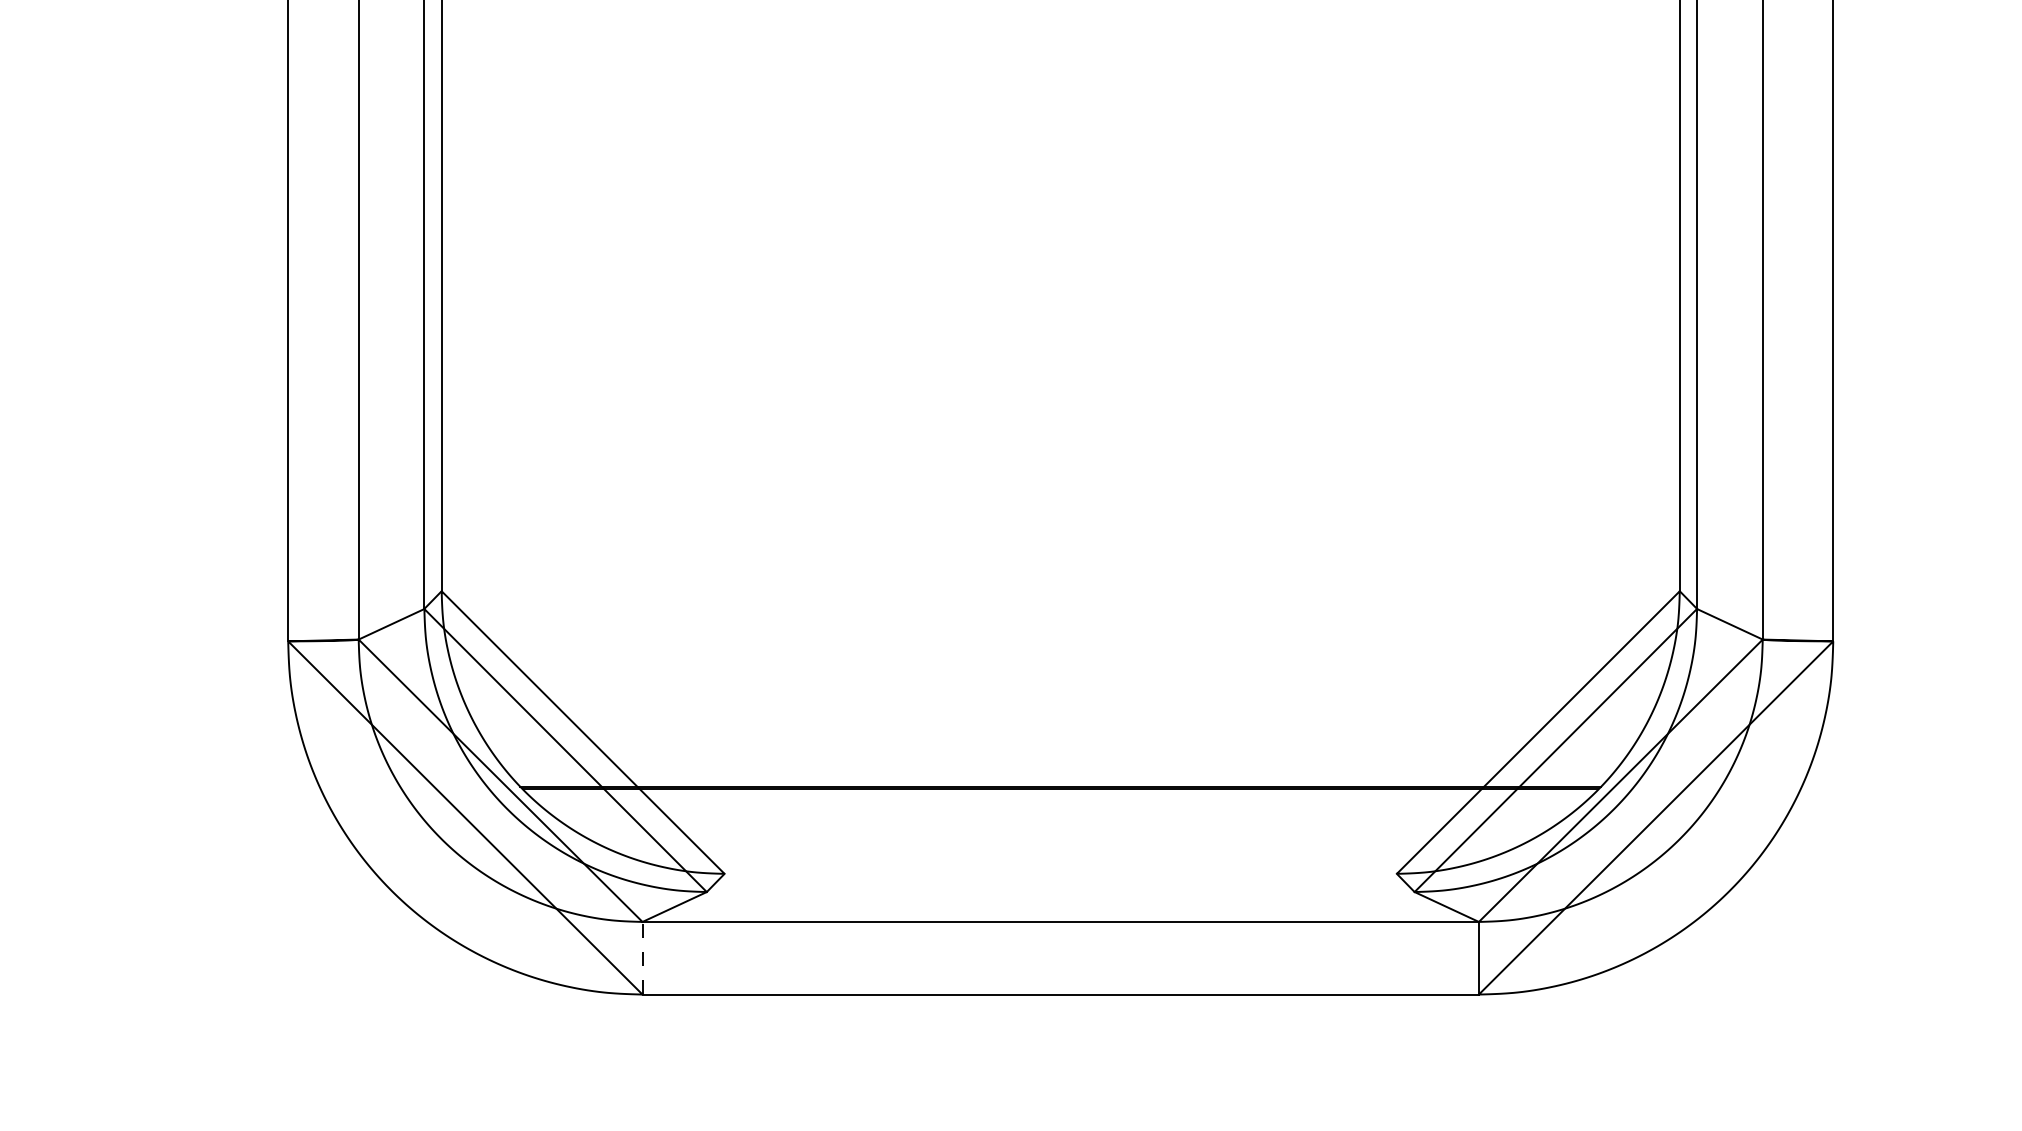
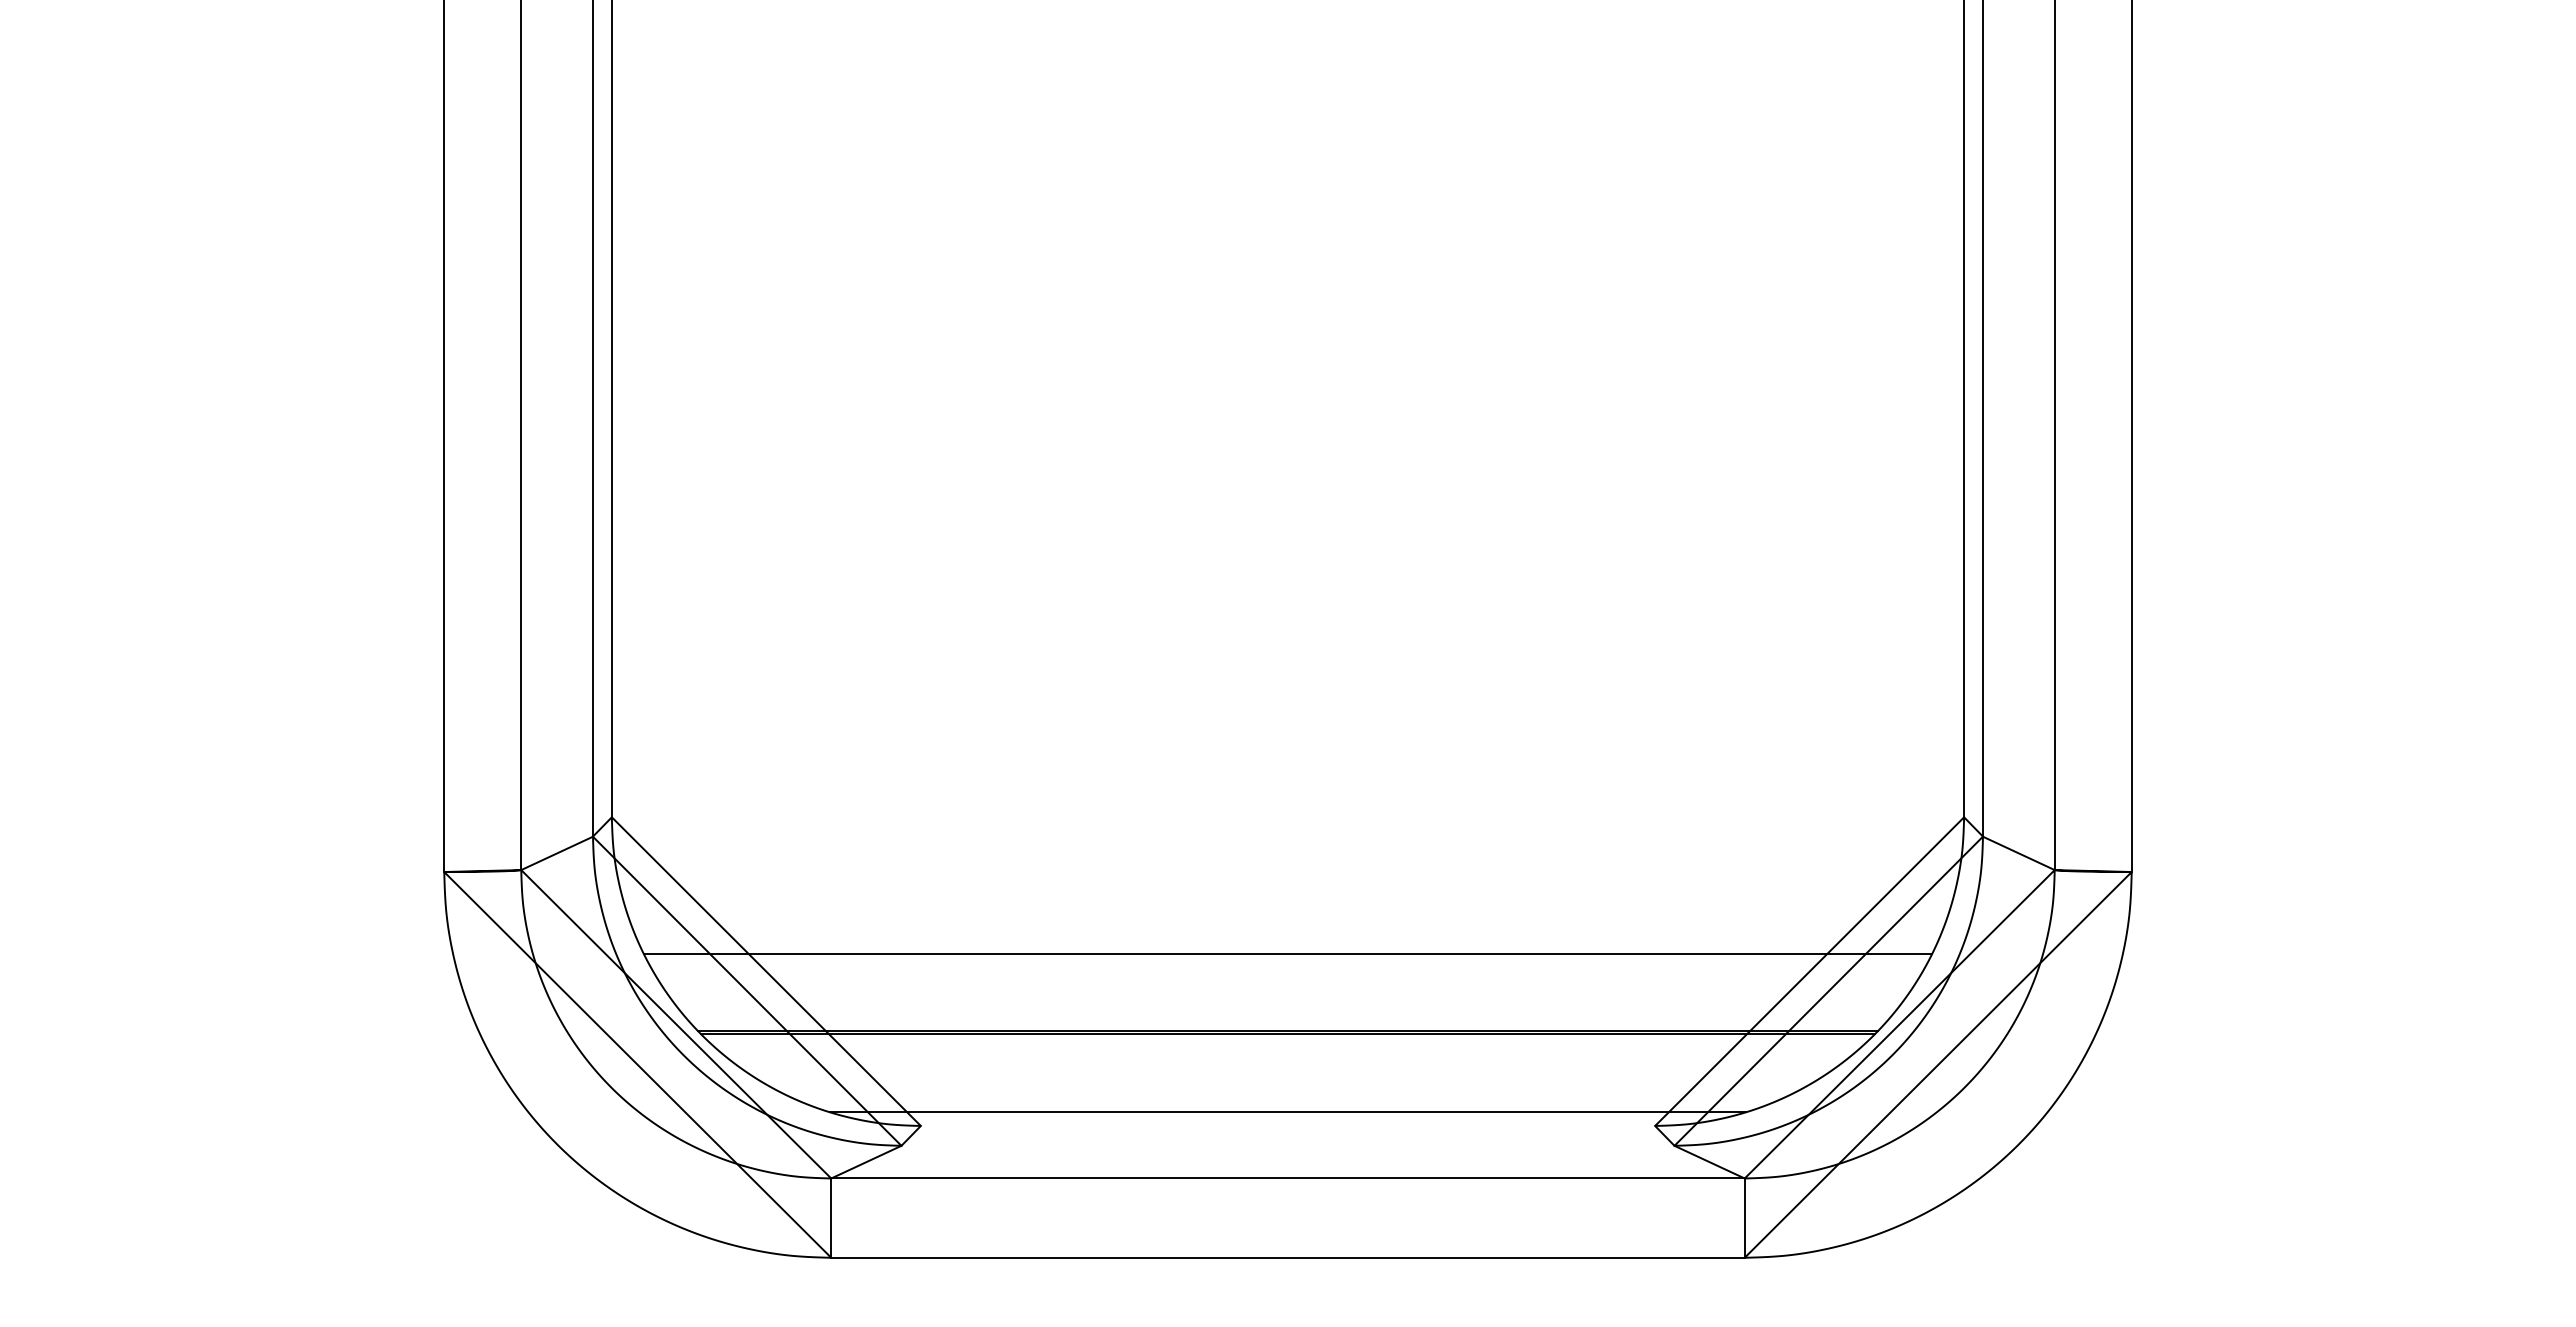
line: (1060, 715) -> (1287, 953), added
line: (1060, 861) -> (1287, 1112), added
line: (642, 958) -> (831, 1218), dashed -> solid

